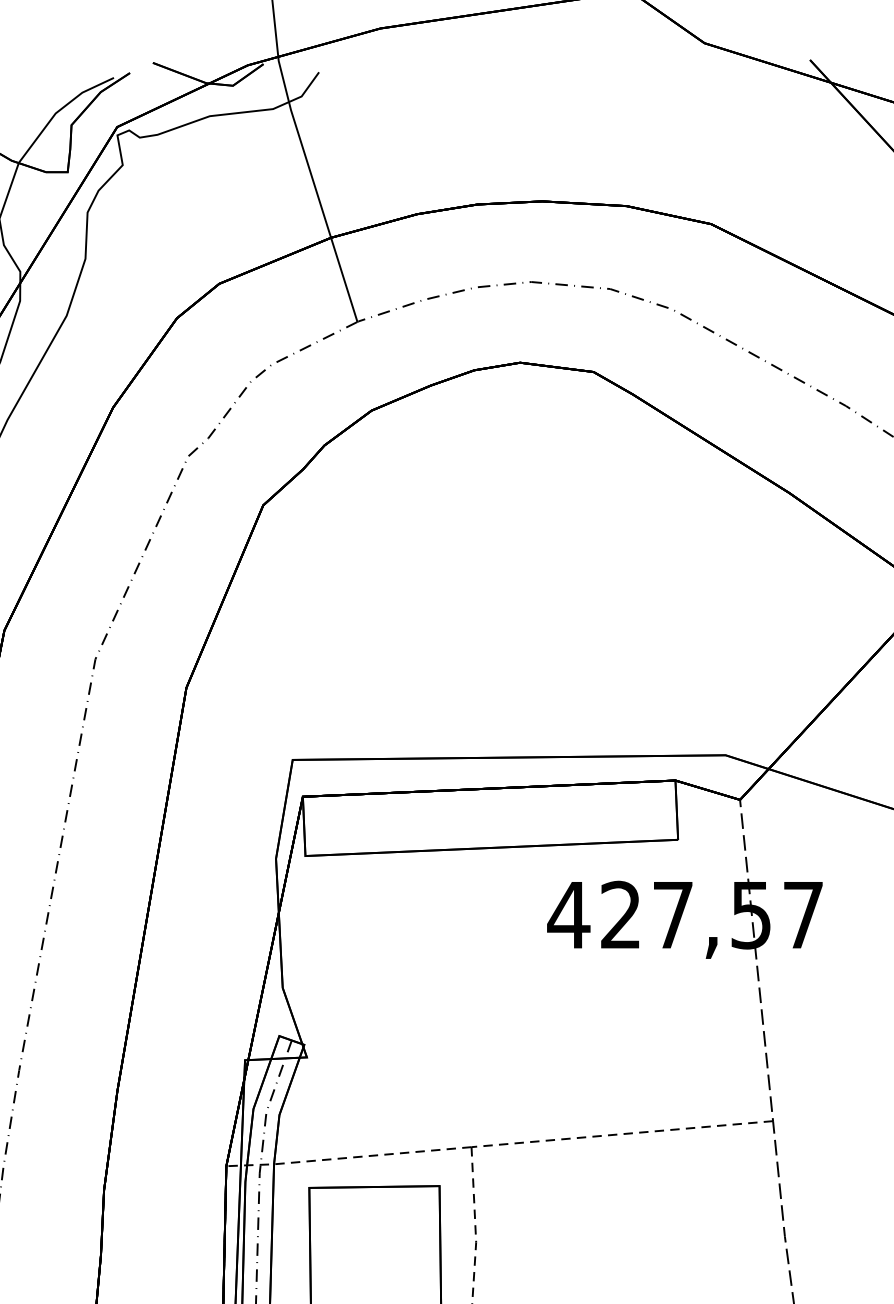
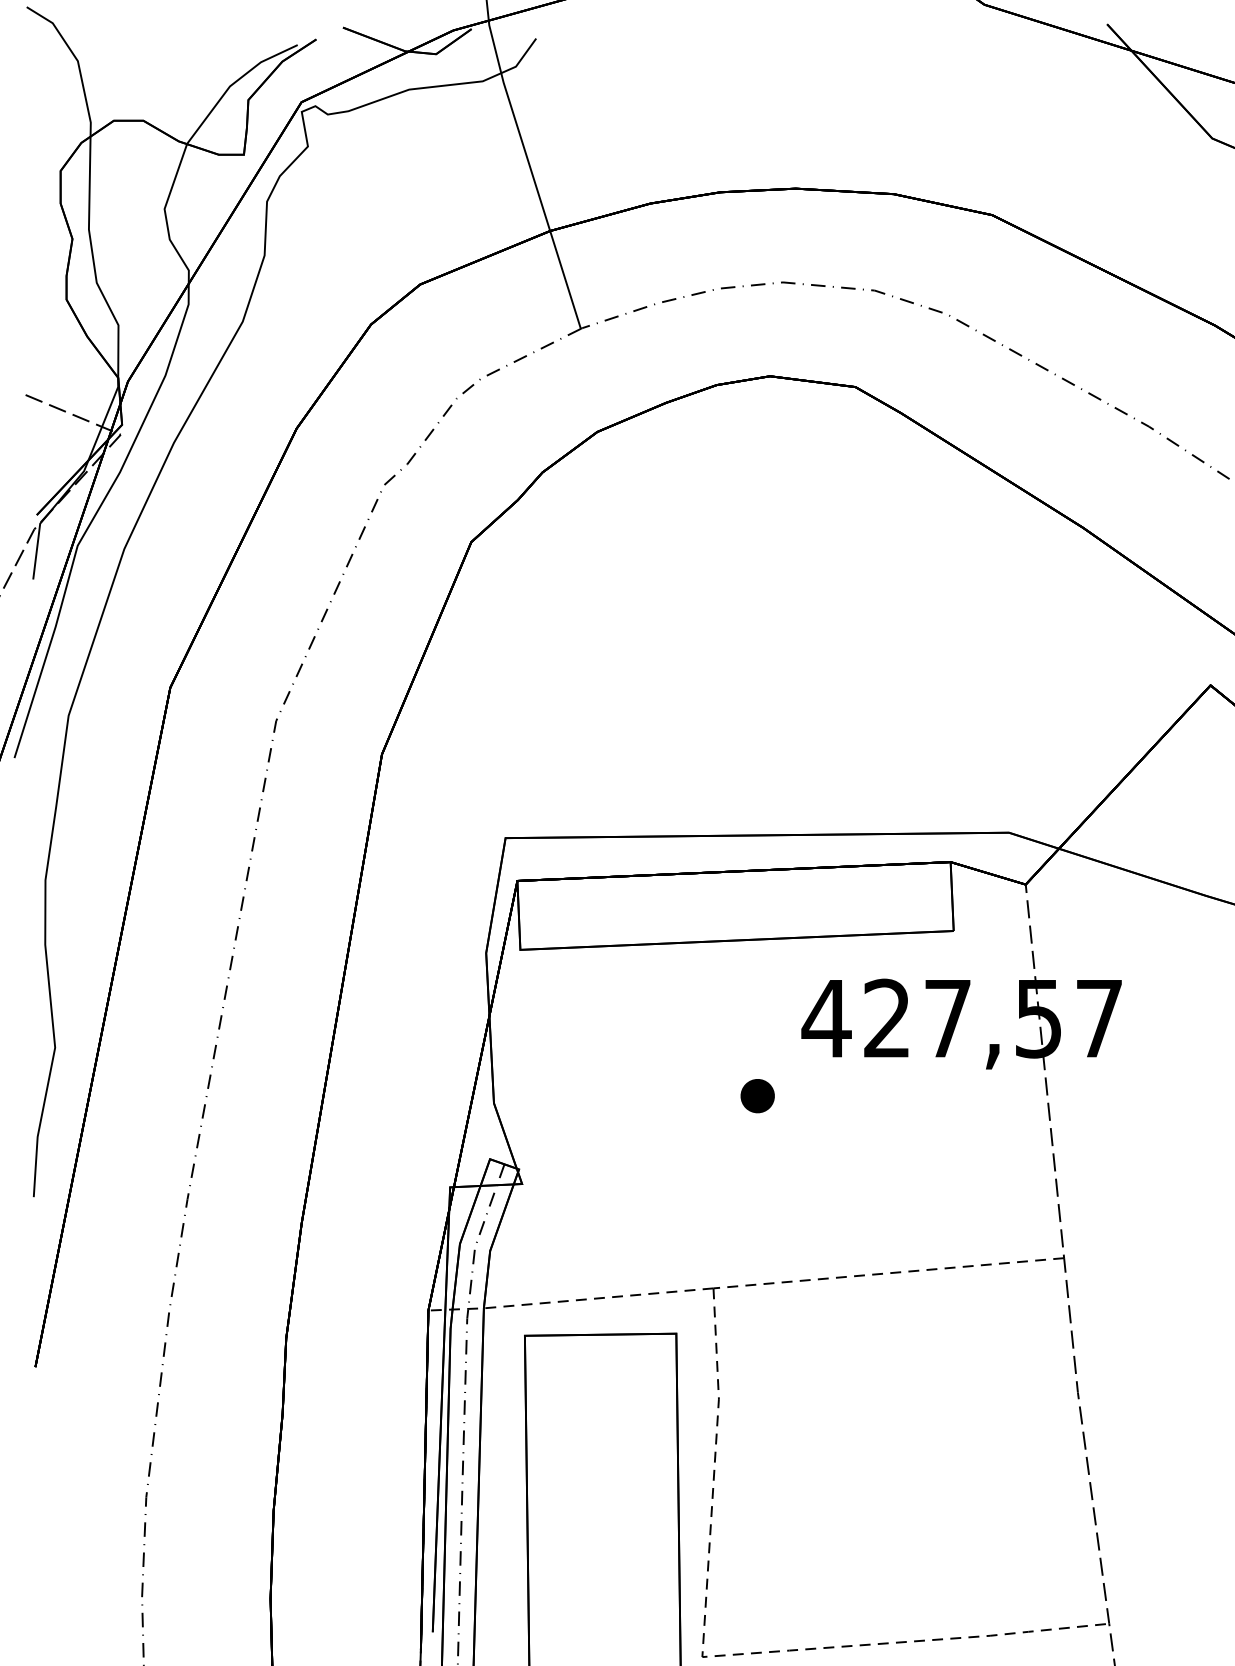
part: (509, 982) -> (757, 1096), added

